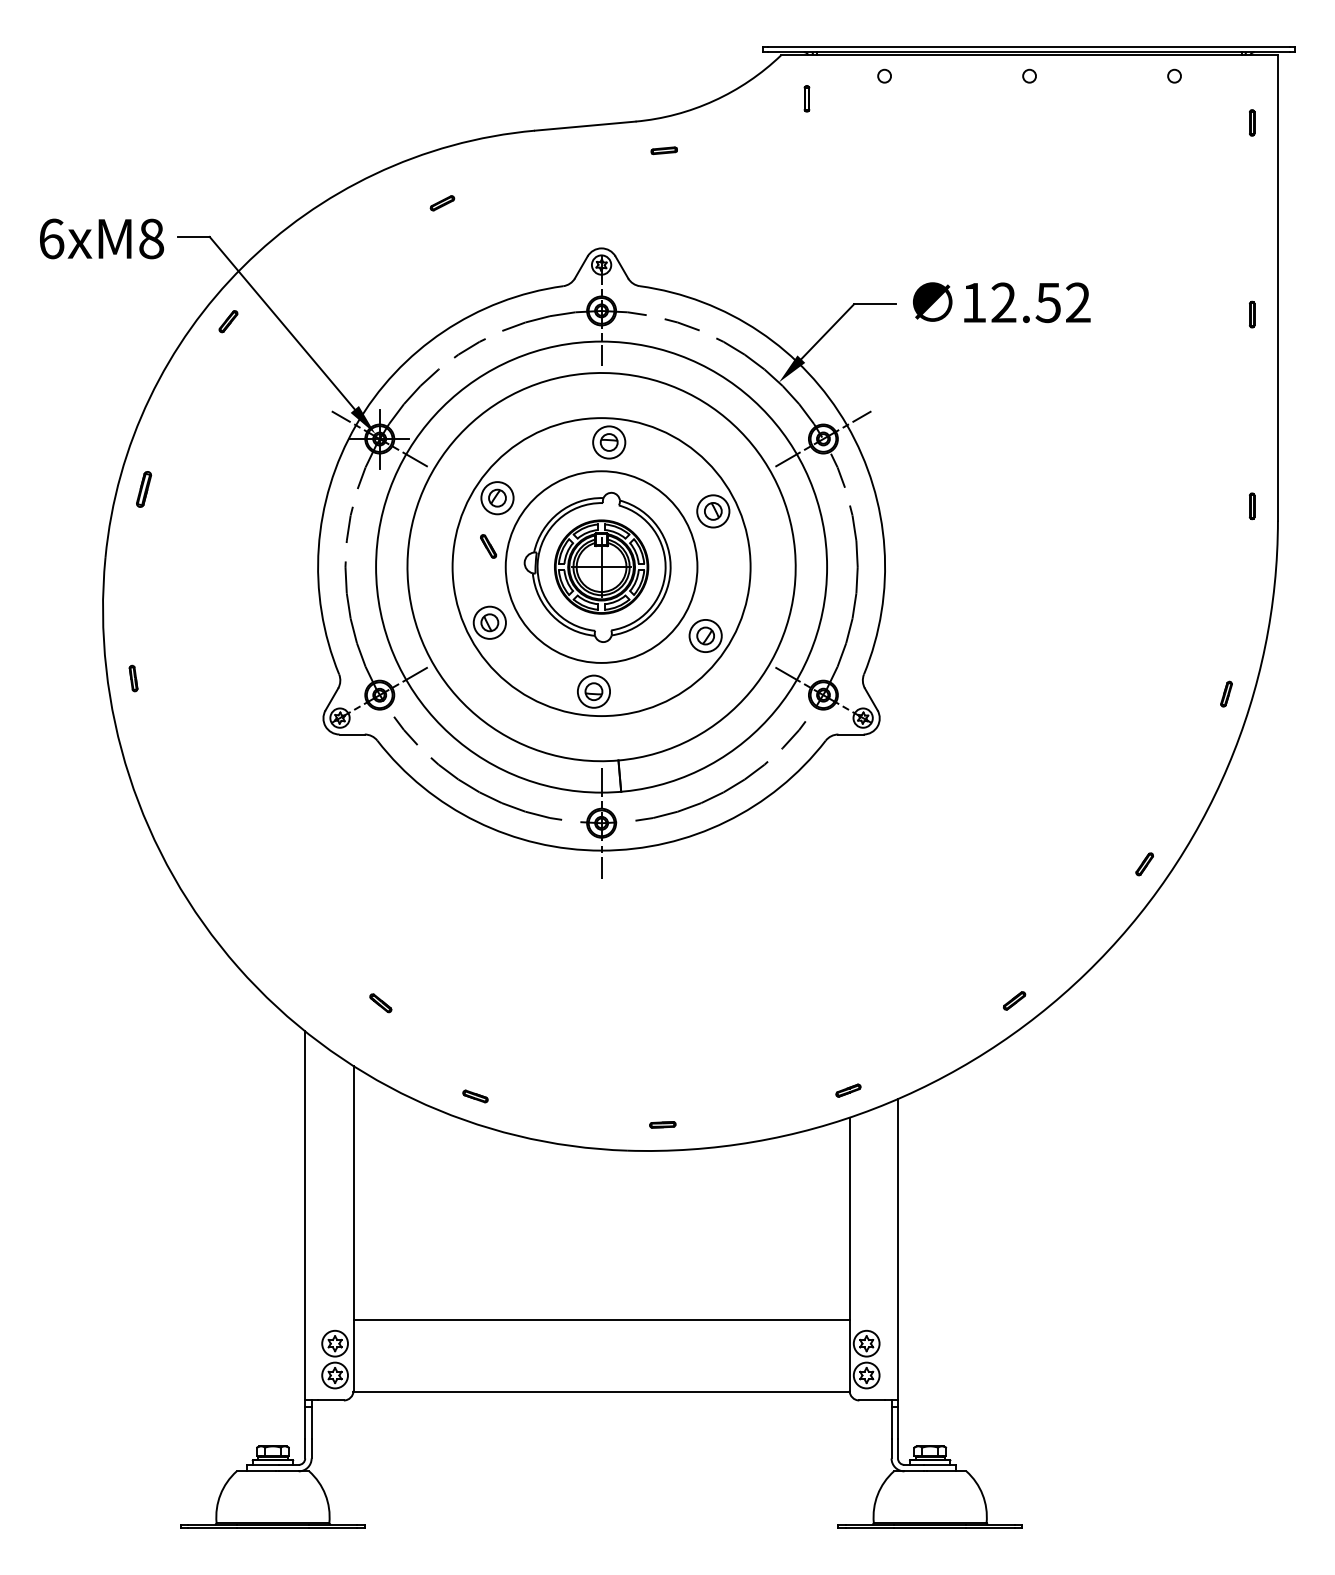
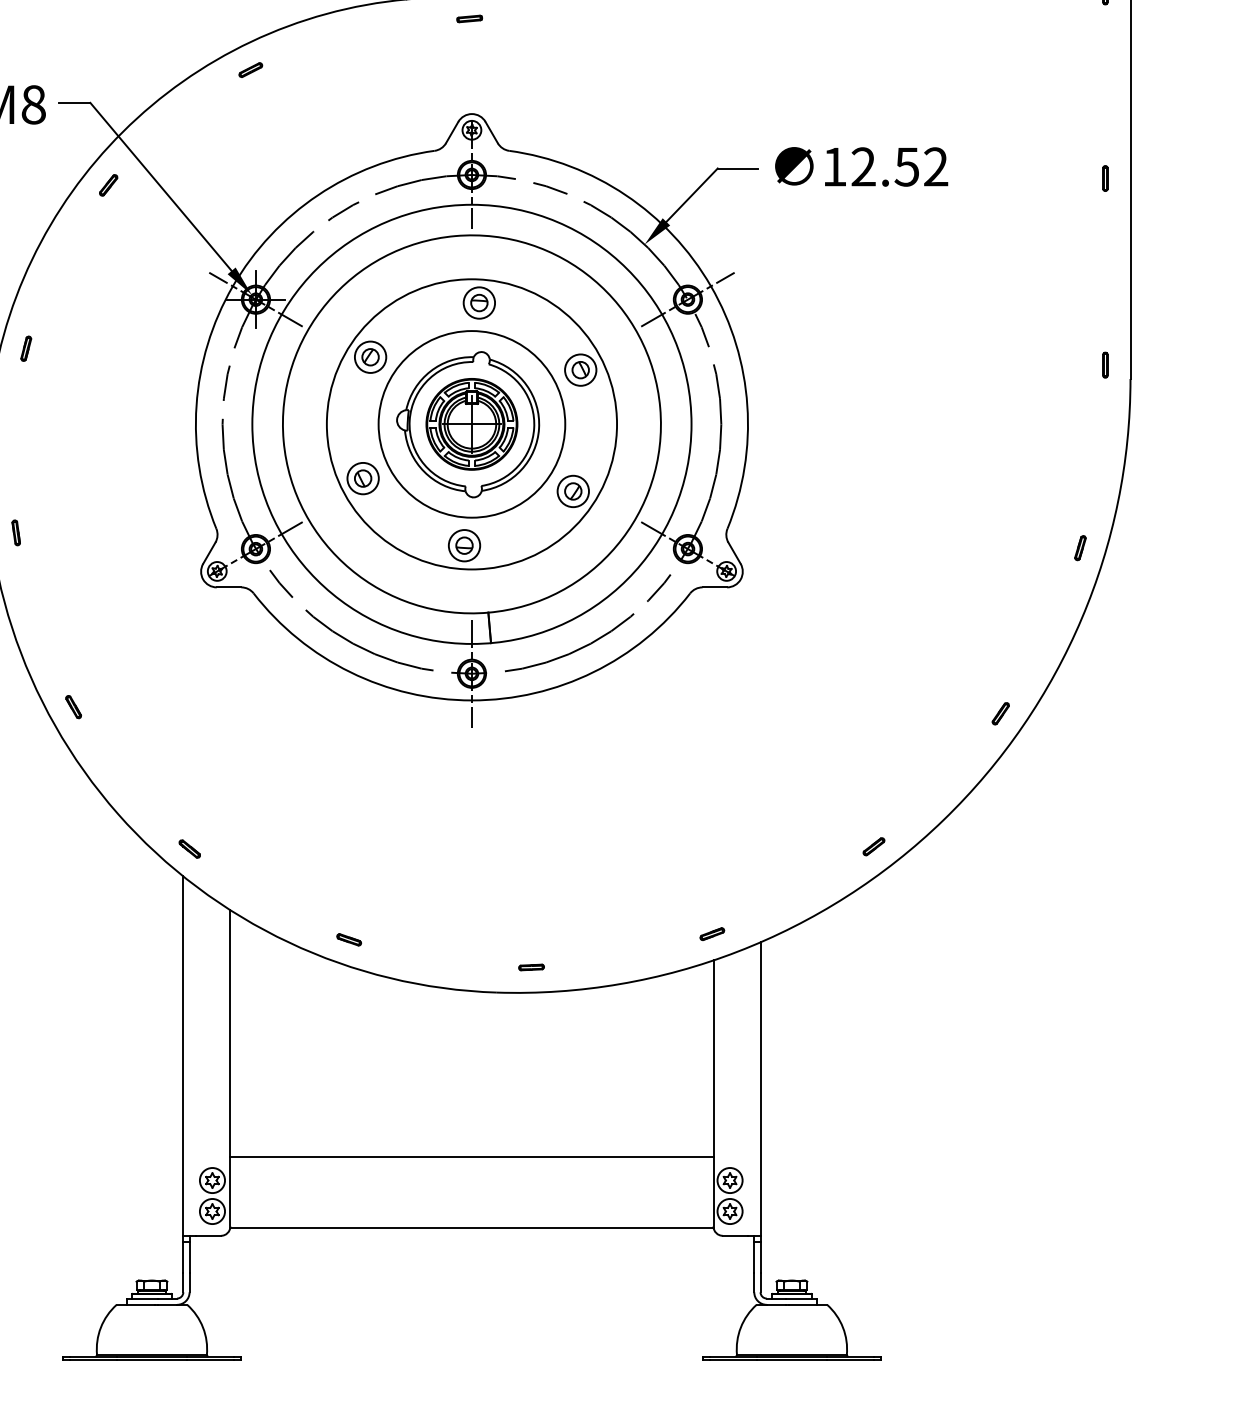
part: (663, 150) -> (468, 18), moved
part: (442, 203) -> (250, 70), moved
part: (143, 489) -> (25, 348), size x0.71
part: (488, 546) -> (73, 707), moved
part: (380, 1003) -> (189, 849), moved

